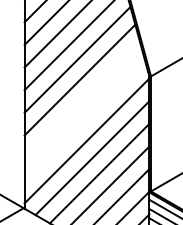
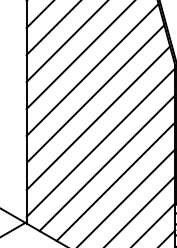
line: (82, 99) -> (95, 93), added
line: (84, 120) -> (97, 118), added

